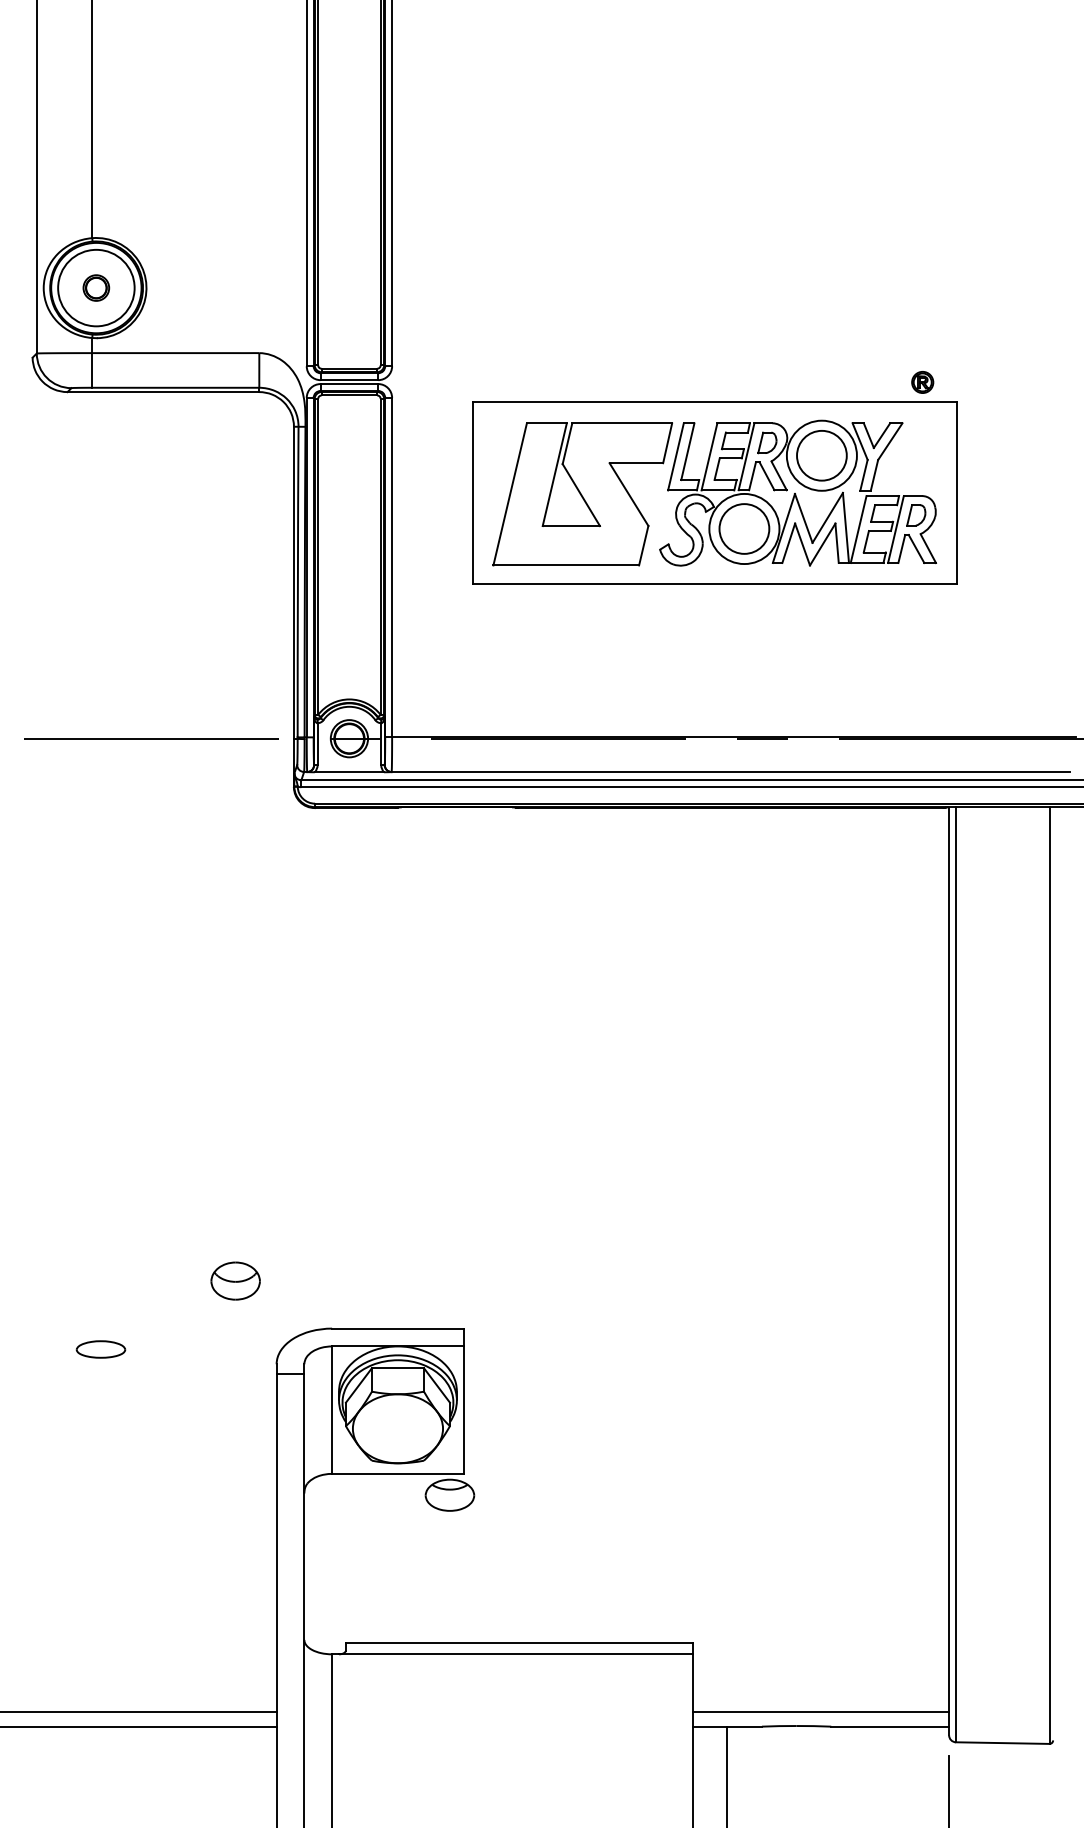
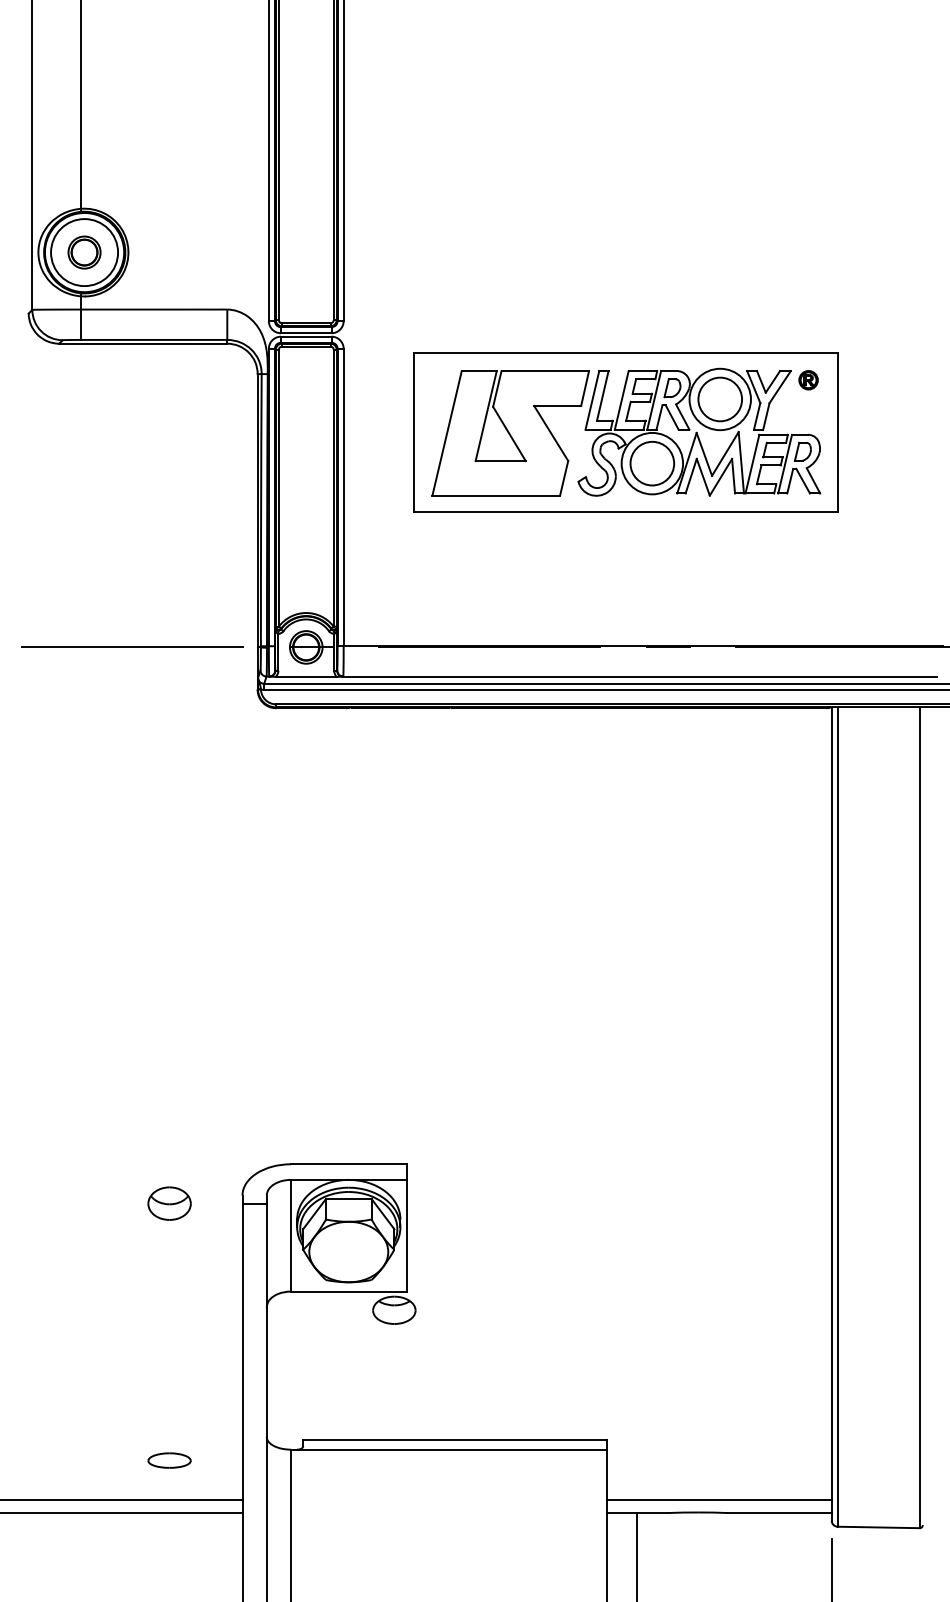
part: (96, 287) -> (84, 252), size x1.43
part: (922, 382) -> (808, 380), moved
part: (235, 1280) -> (169, 1203), moved
part: (100, 1349) -> (169, 1460), moved

